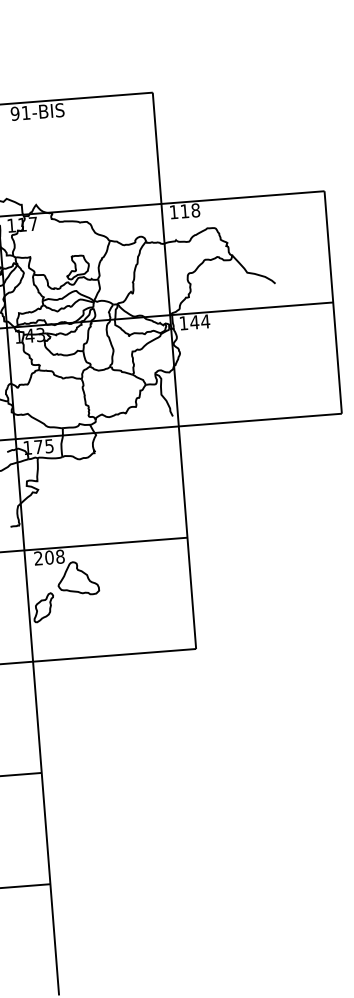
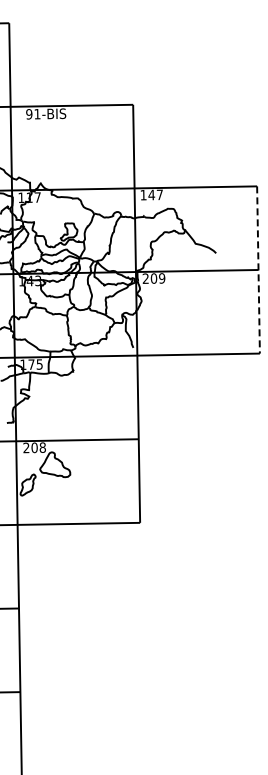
text: (189, 210) -> (155, 194), 118 -> 147
line: (333, 301) -> (258, 269), solid -> dashed
text: (194, 322) -> (153, 278), 144 -> 209

